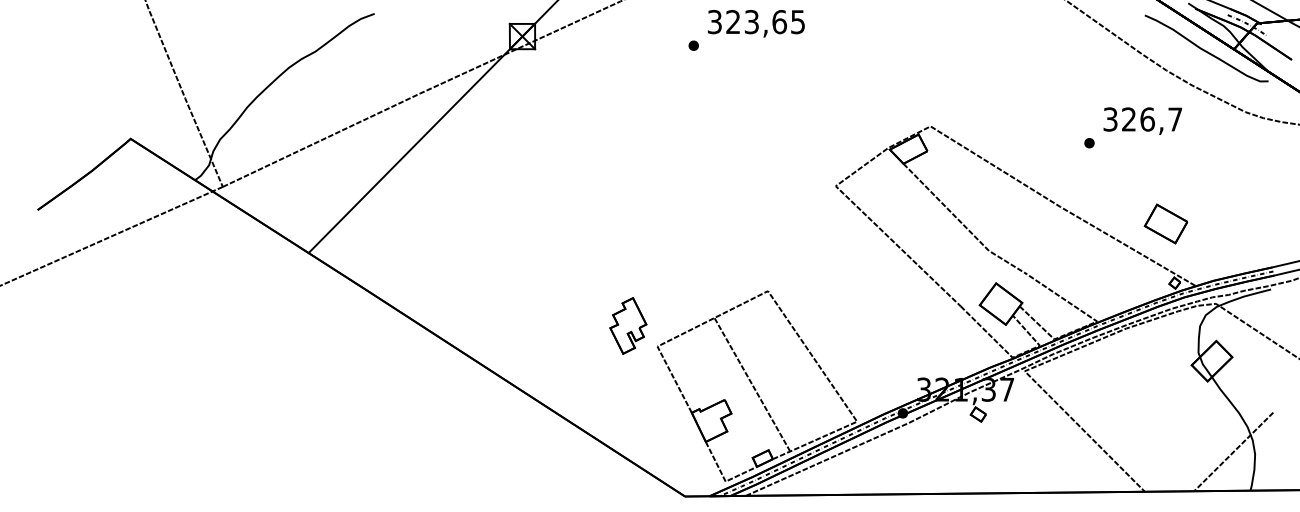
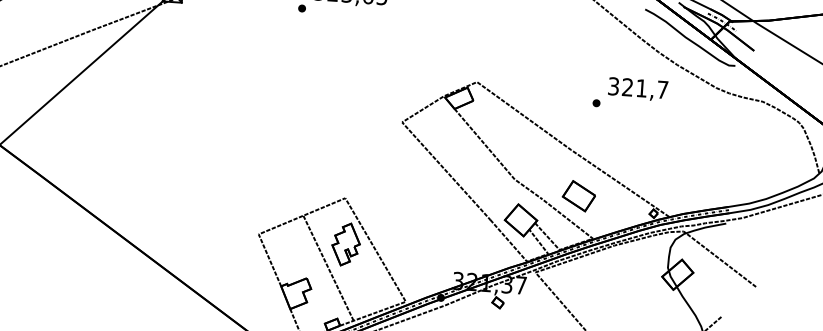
text: (1147, 119) -> (641, 88), 326,7 -> 321,7
part: (1165, 223) -> (578, 195), moved
part: (628, 325) -> (346, 244), moved

